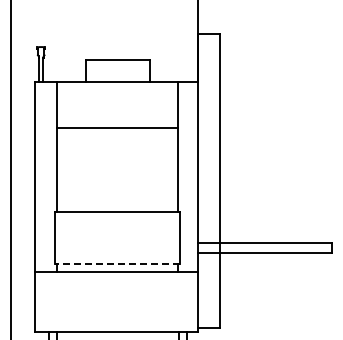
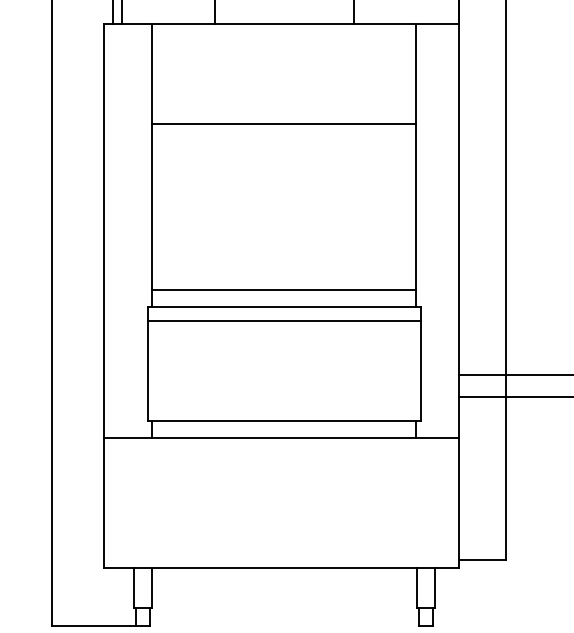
line: (117, 204) -> (283, 290), added
line: (117, 218) -> (283, 321), added
line: (117, 264) -> (283, 421), dashed -> solid

